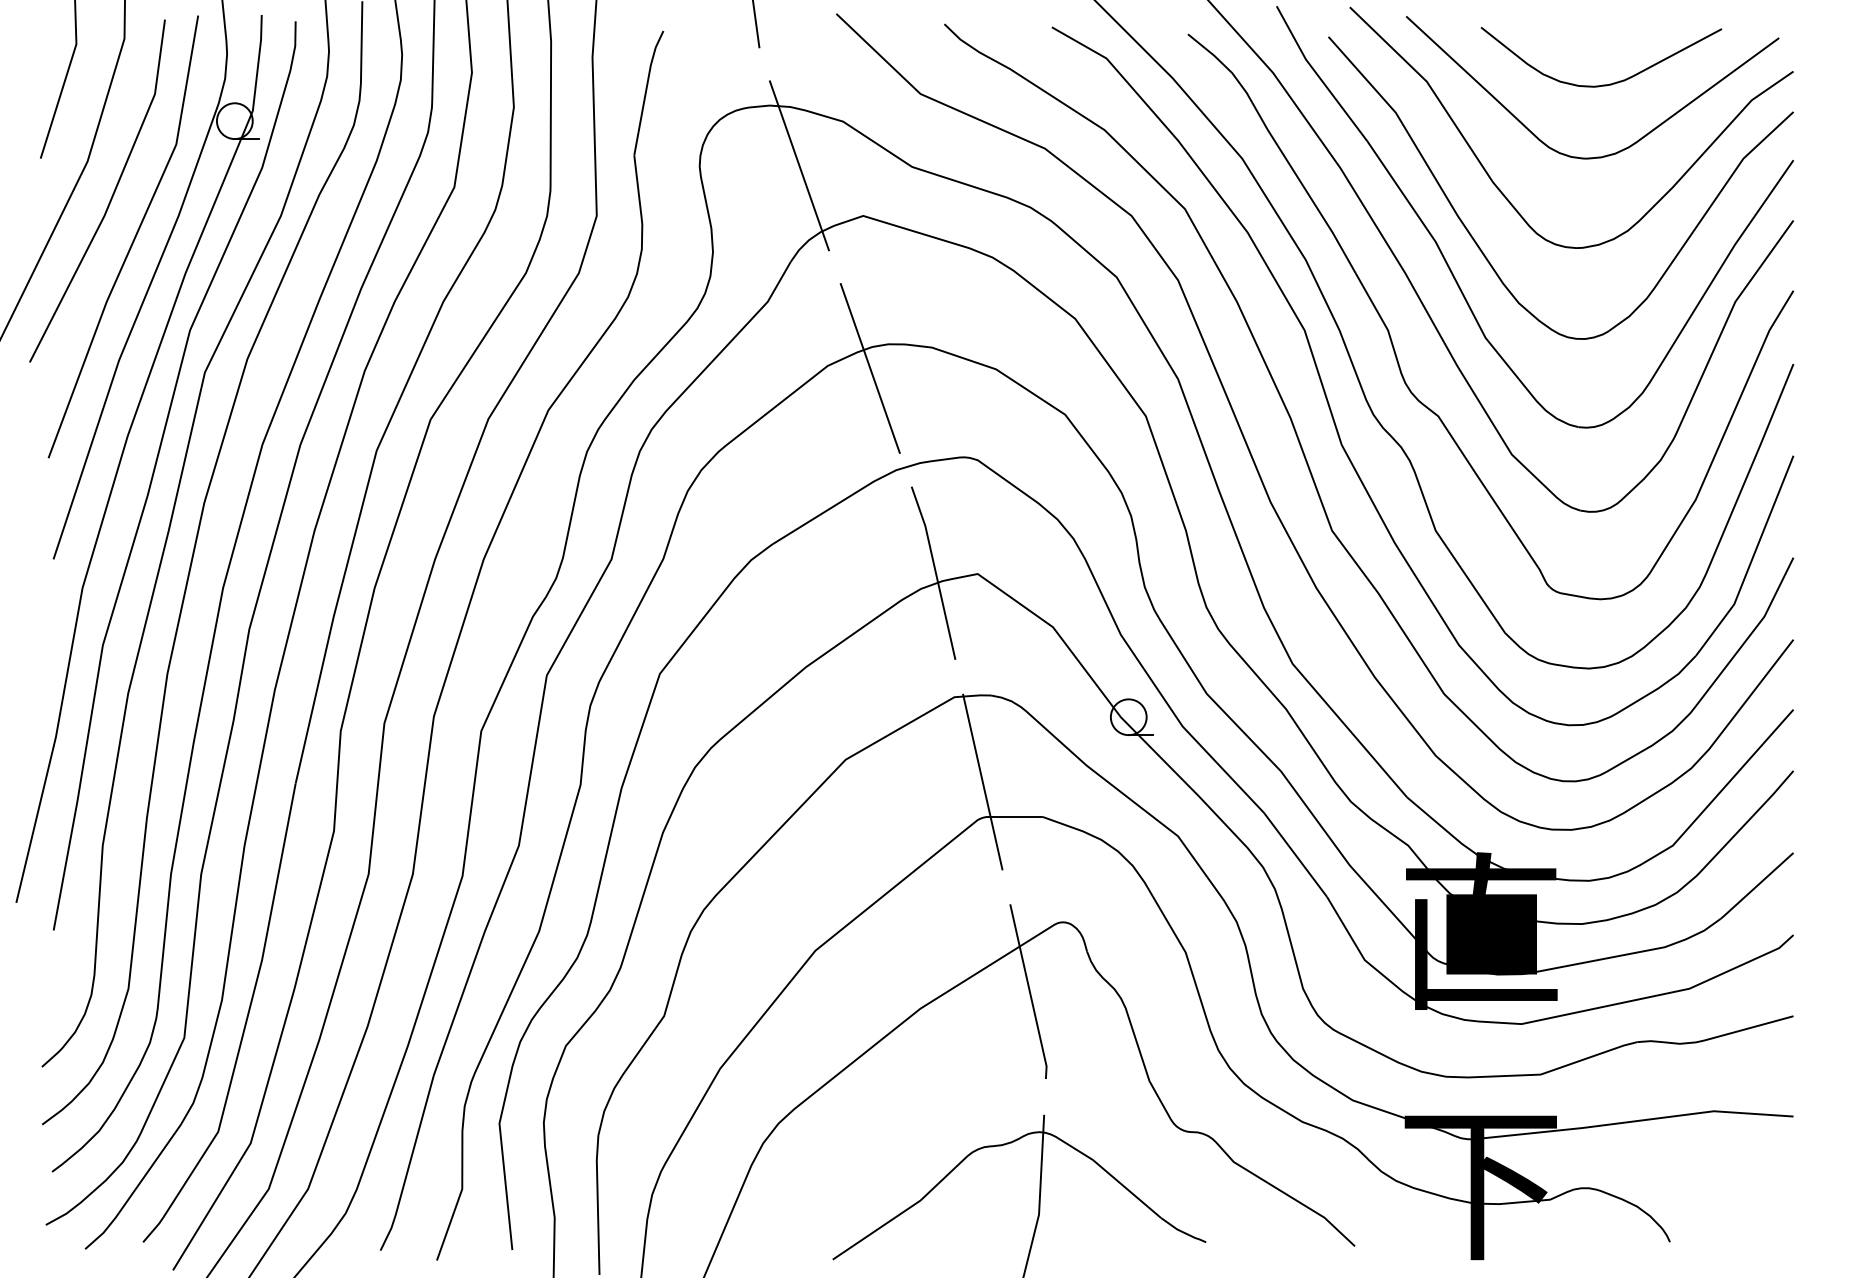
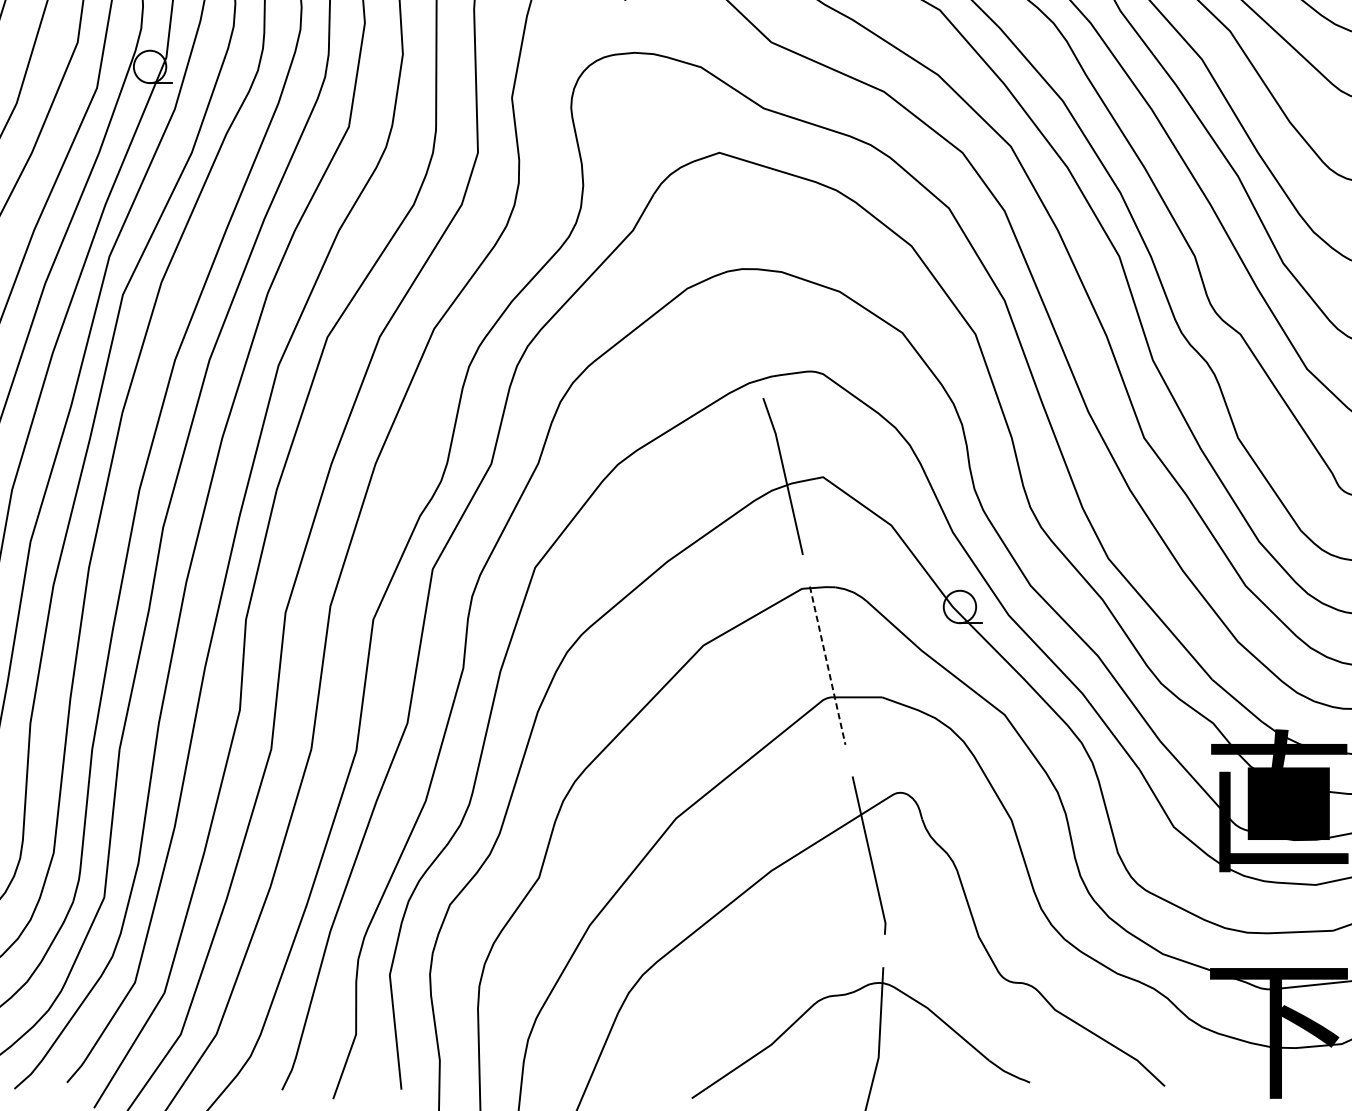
line: (798, 165) -> (660, 107), removed
line: (869, 368) -> (725, 291), removed
line: (982, 782) -> (827, 666), solid -> dashed

